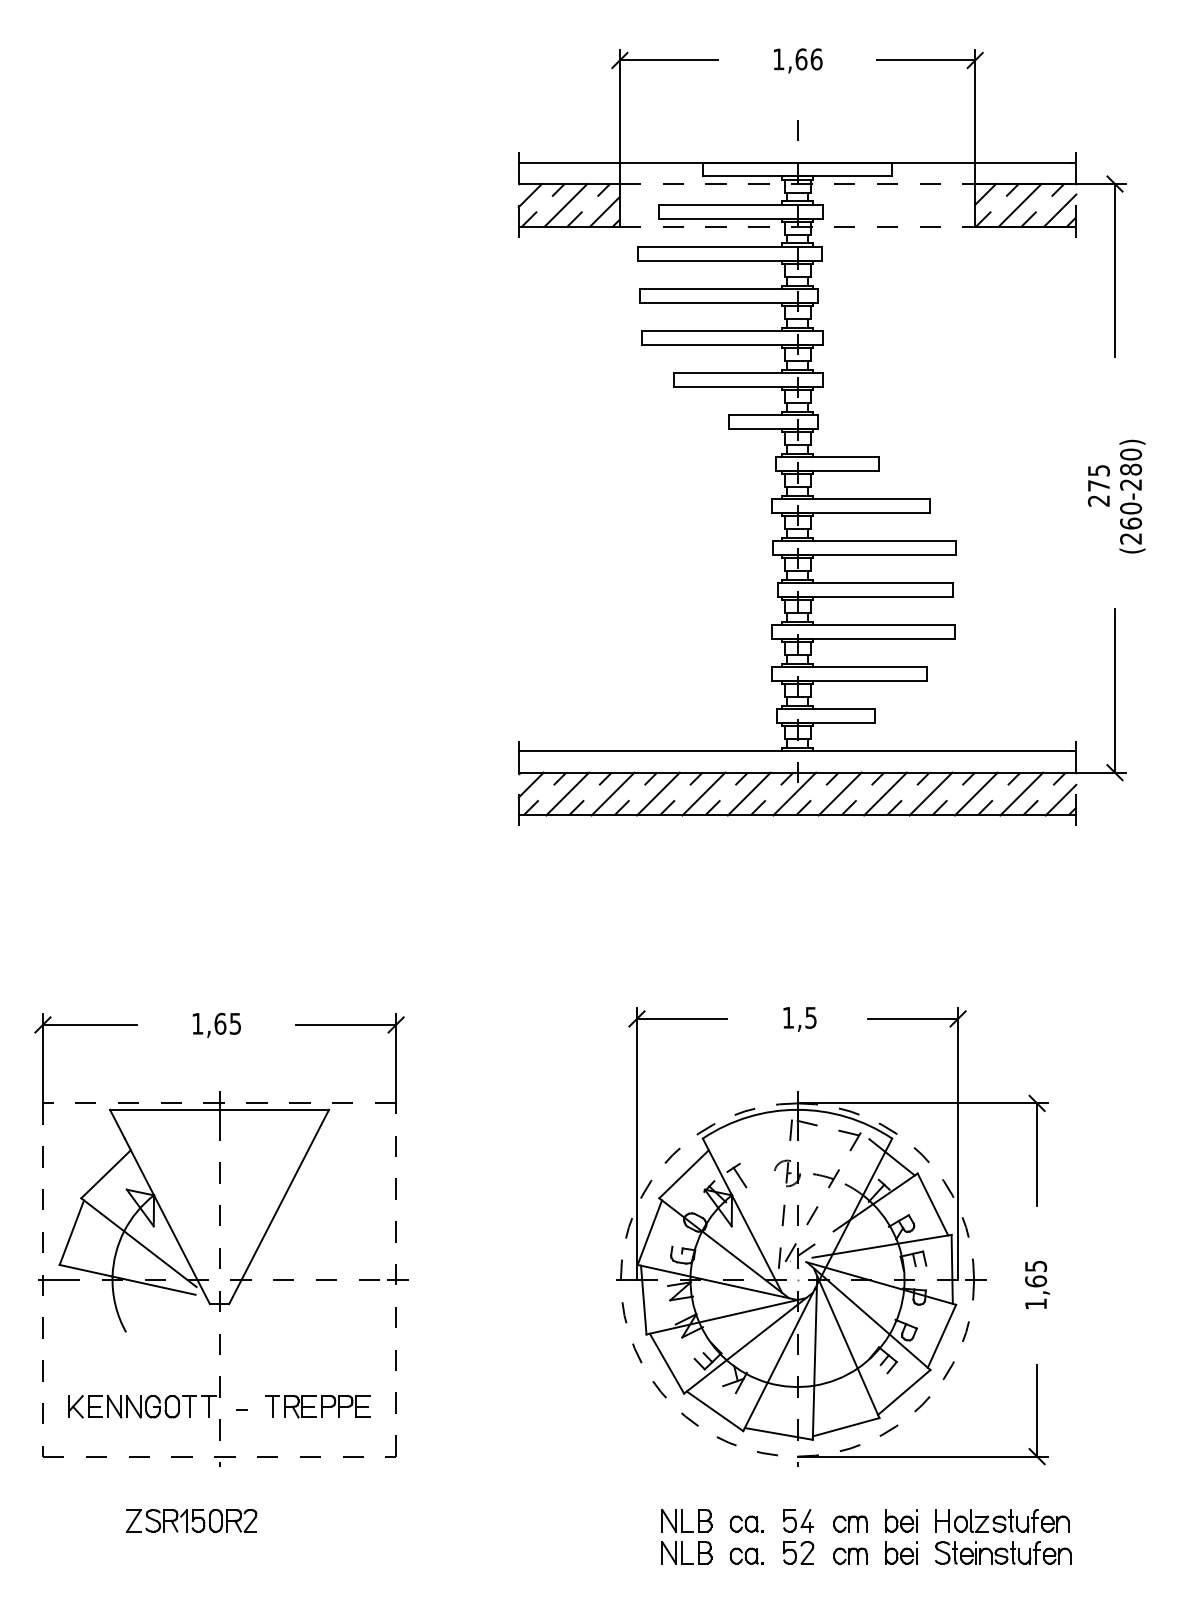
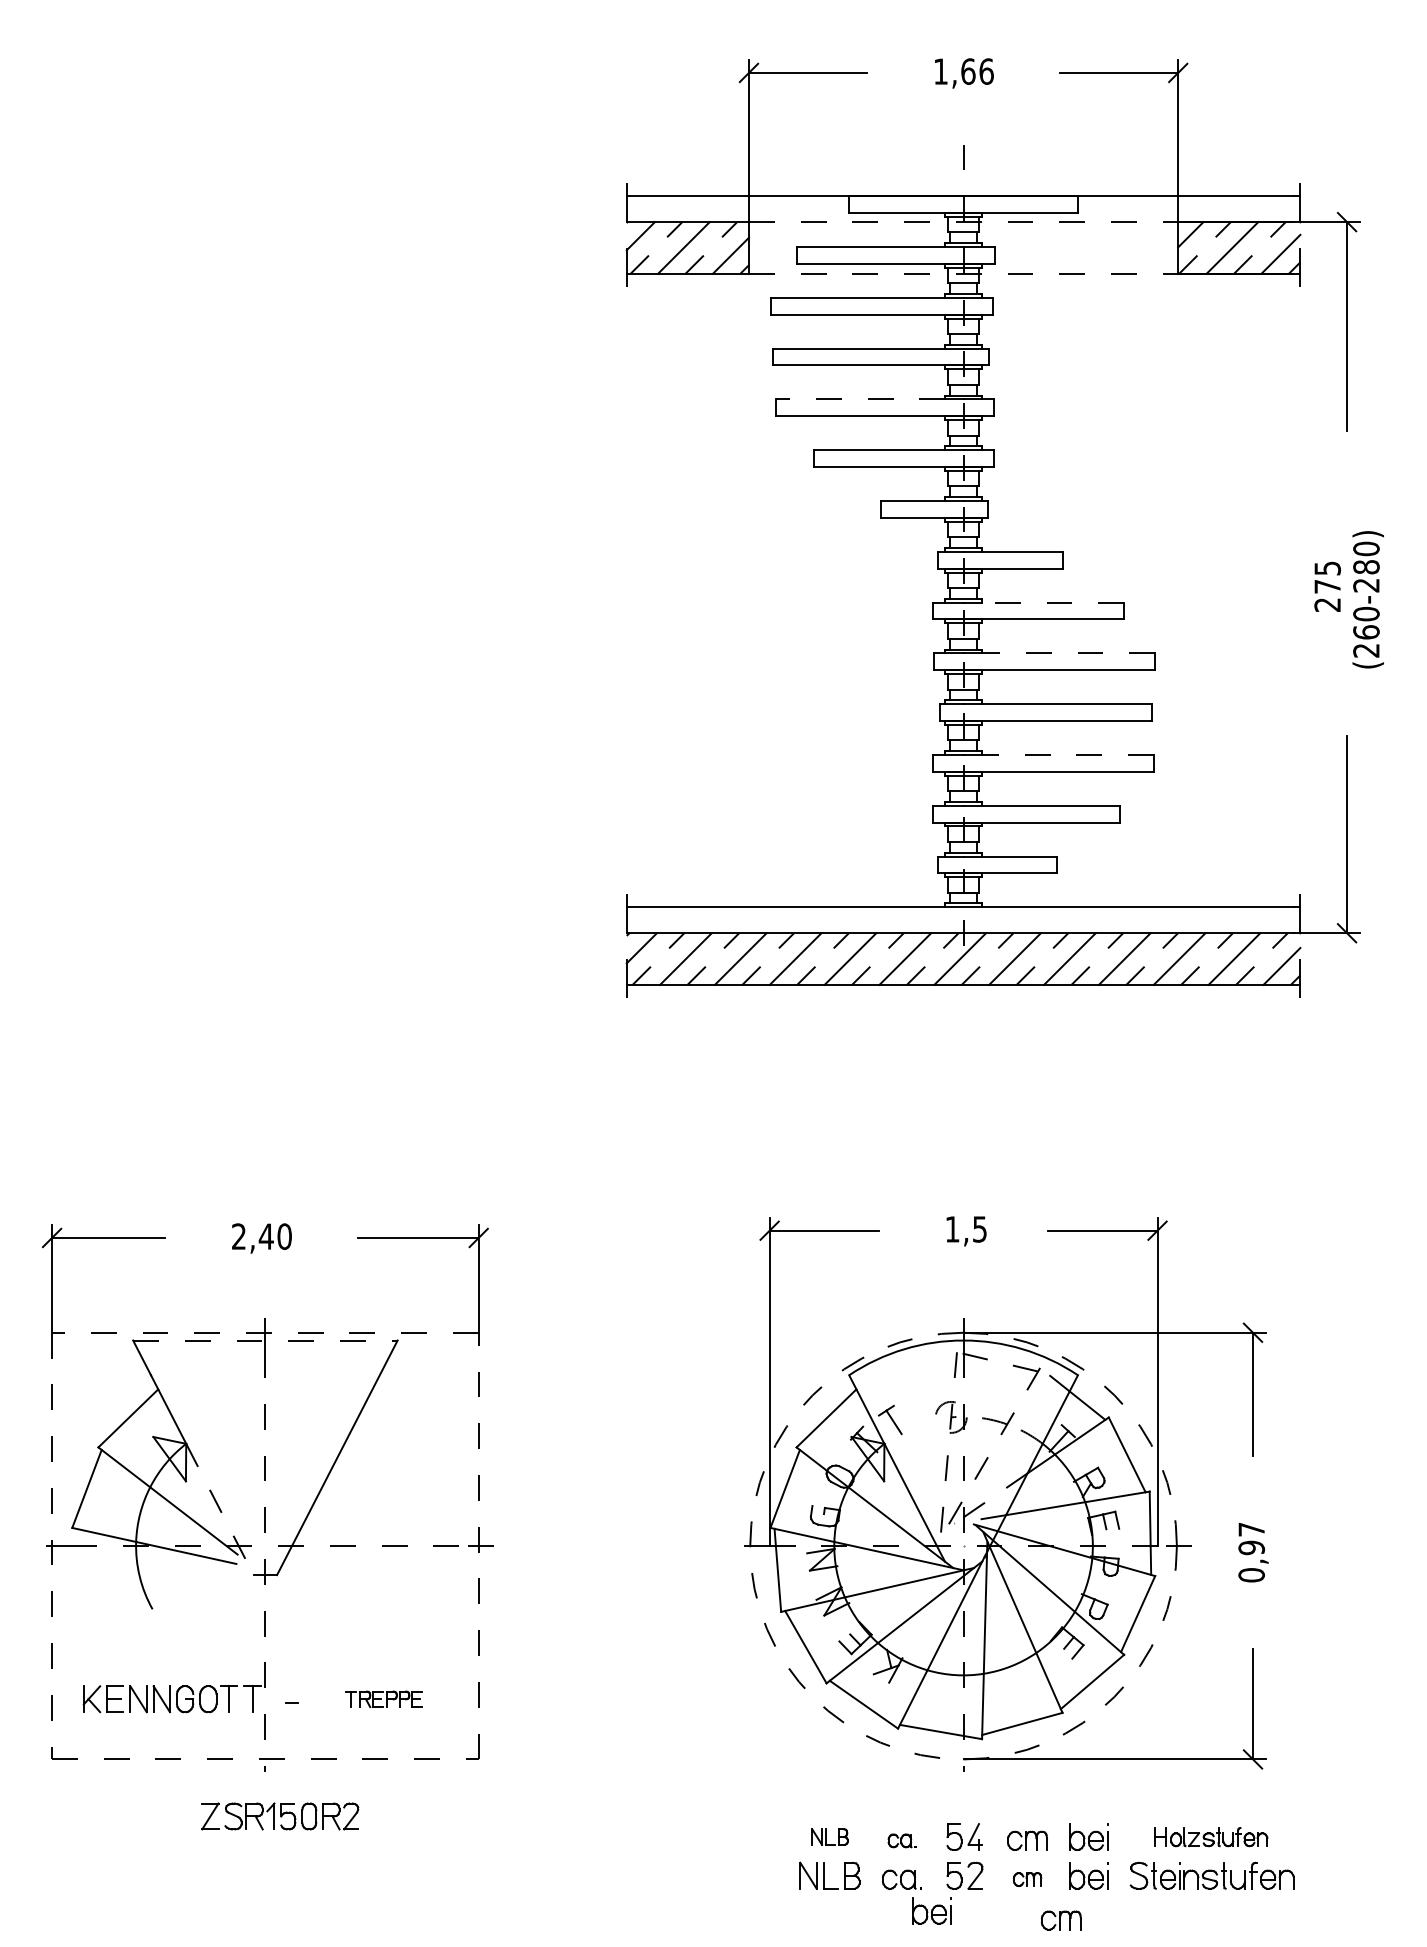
line: (711, 330) -> (859, 399), solid -> dashed
line: (871, 498) -> (1052, 602), solid -> dashed
line: (884, 541) -> (1068, 653), solid -> dashed
line: (883, 625) -> (1067, 755), solid -> dashed
text: (216, 1023) -> (261, 1236), 1,65 -> 2,40
line: (220, 1109) -> (266, 1340), solid -> dashed
line: (182, 1250) -> (220, 1510), solid -> dashed
text: (1036, 1285) -> (1252, 1552), 1,65 -> 0,97
part: (317, 1406) -> (383, 1698), size x0.6
part: (191, 1520) -> (279, 1816), moved
part: (686, 1520) -> (829, 1836), size x0.6
part: (1002, 1520) -> (1211, 1836), size x0.7
part: (746, 1523) -> (901, 1840), size x0.7
part: (850, 1555) -> (1027, 1878), size x0.7
part: (771, 1581) -> (932, 1910), added
part: (878, 1589) -> (1061, 1919), added

